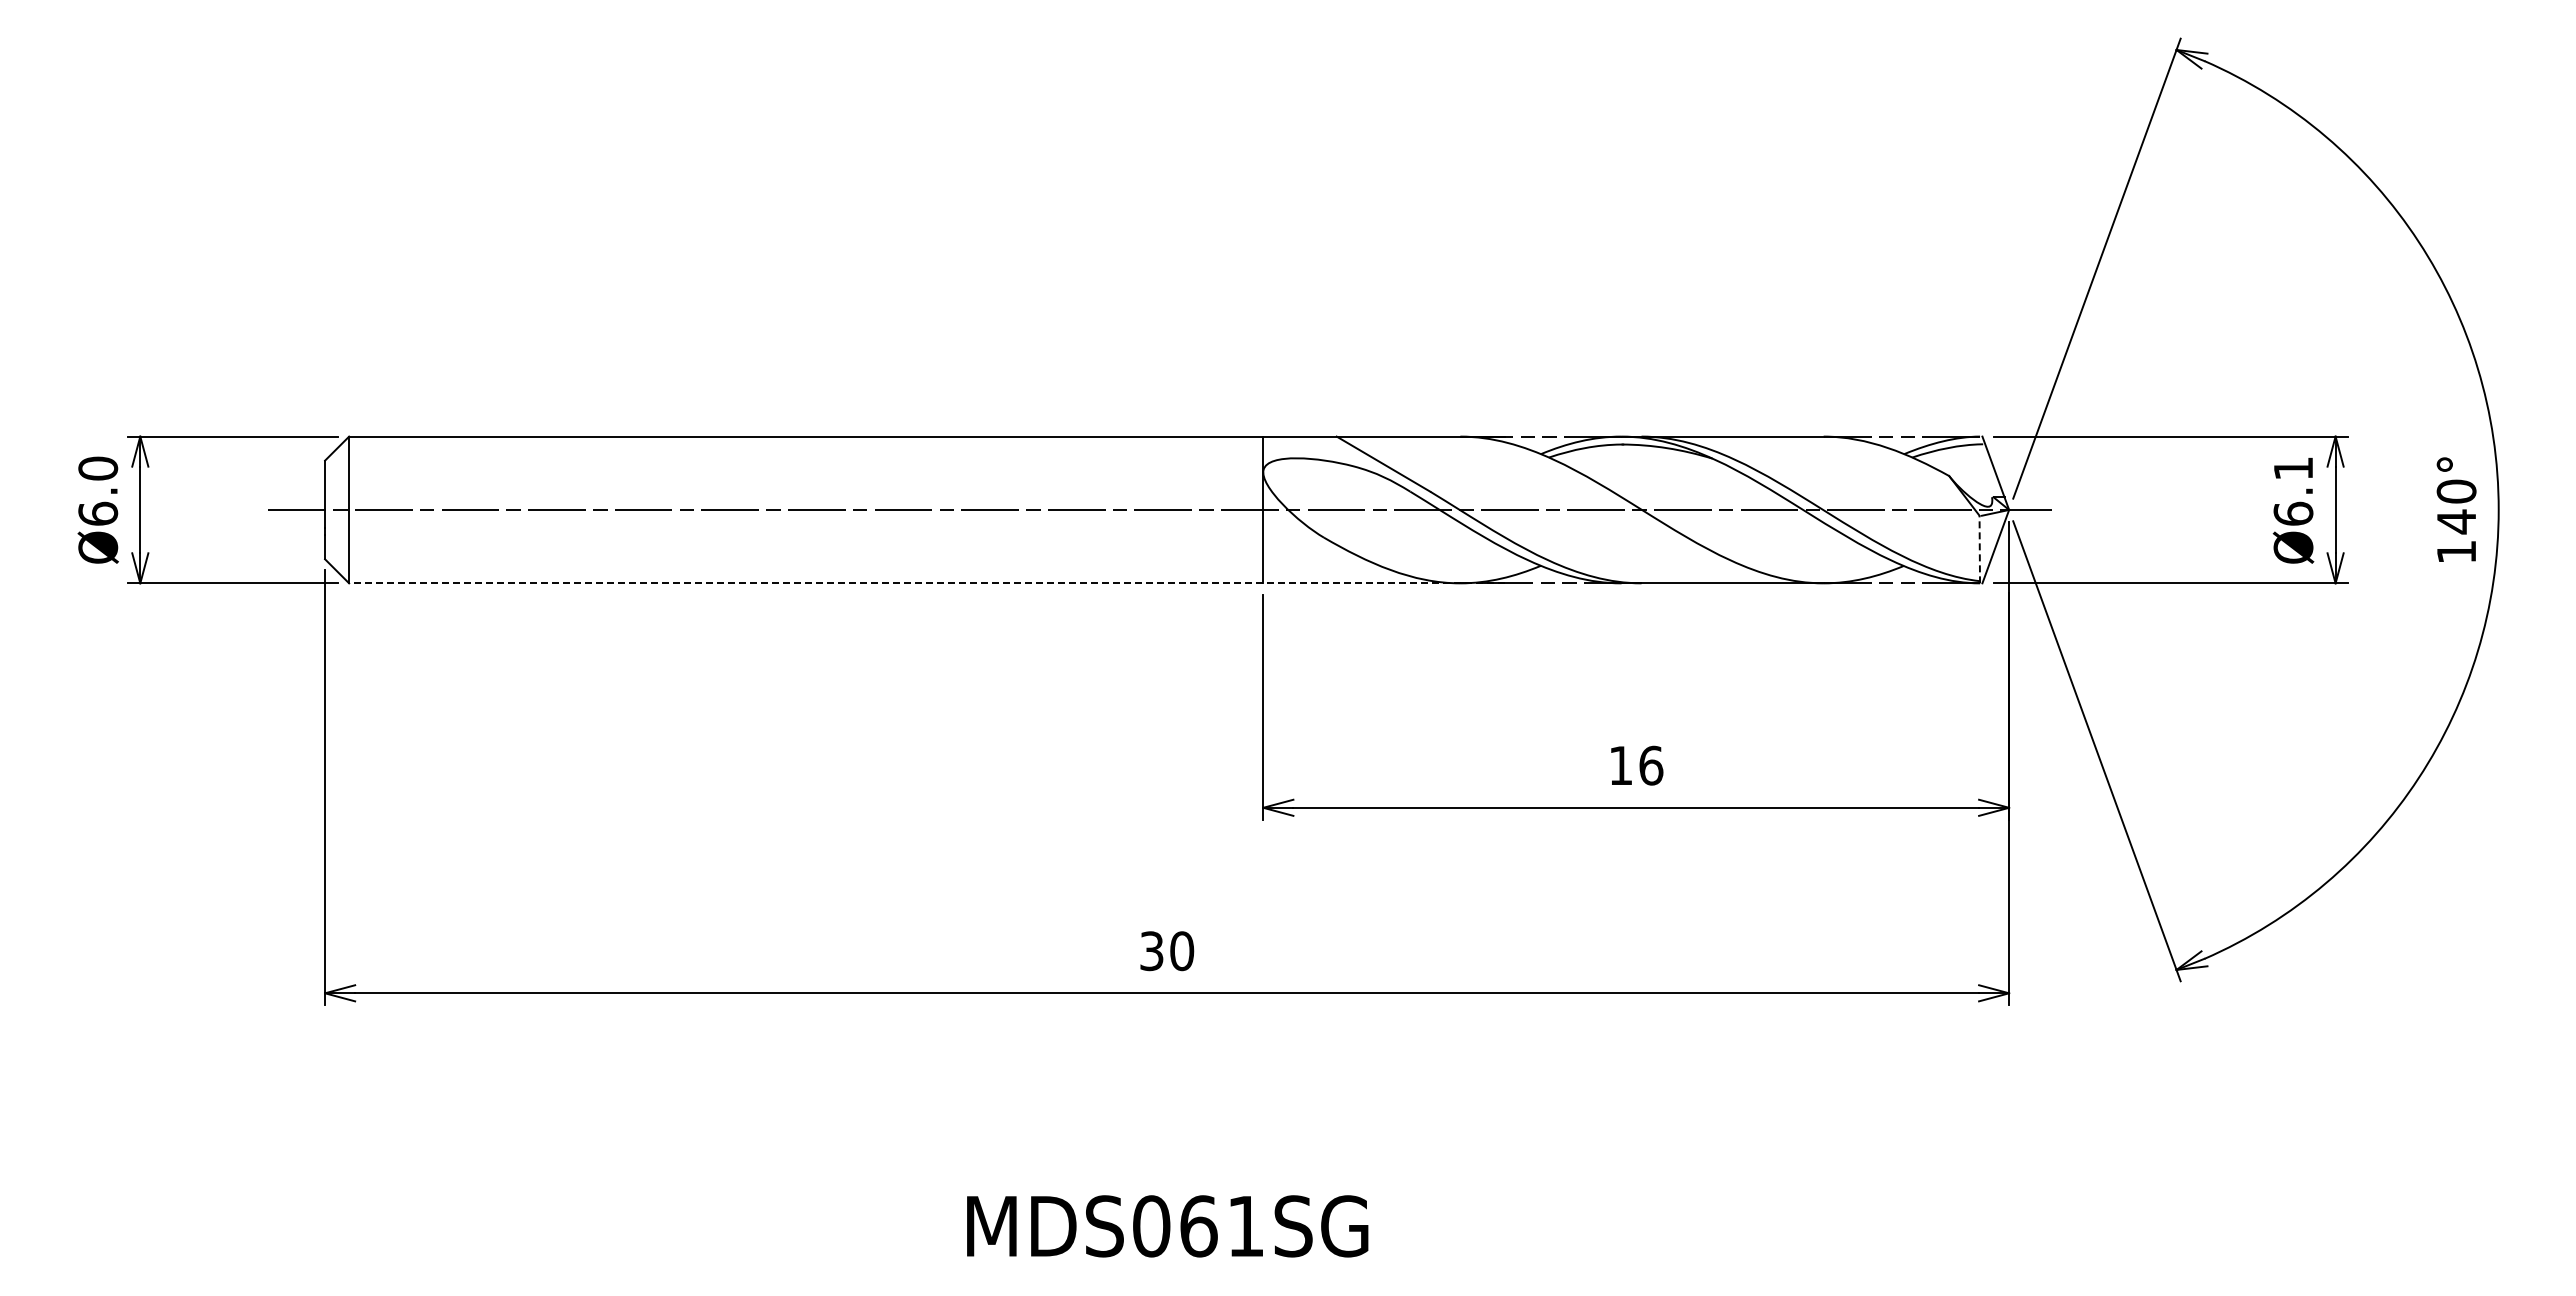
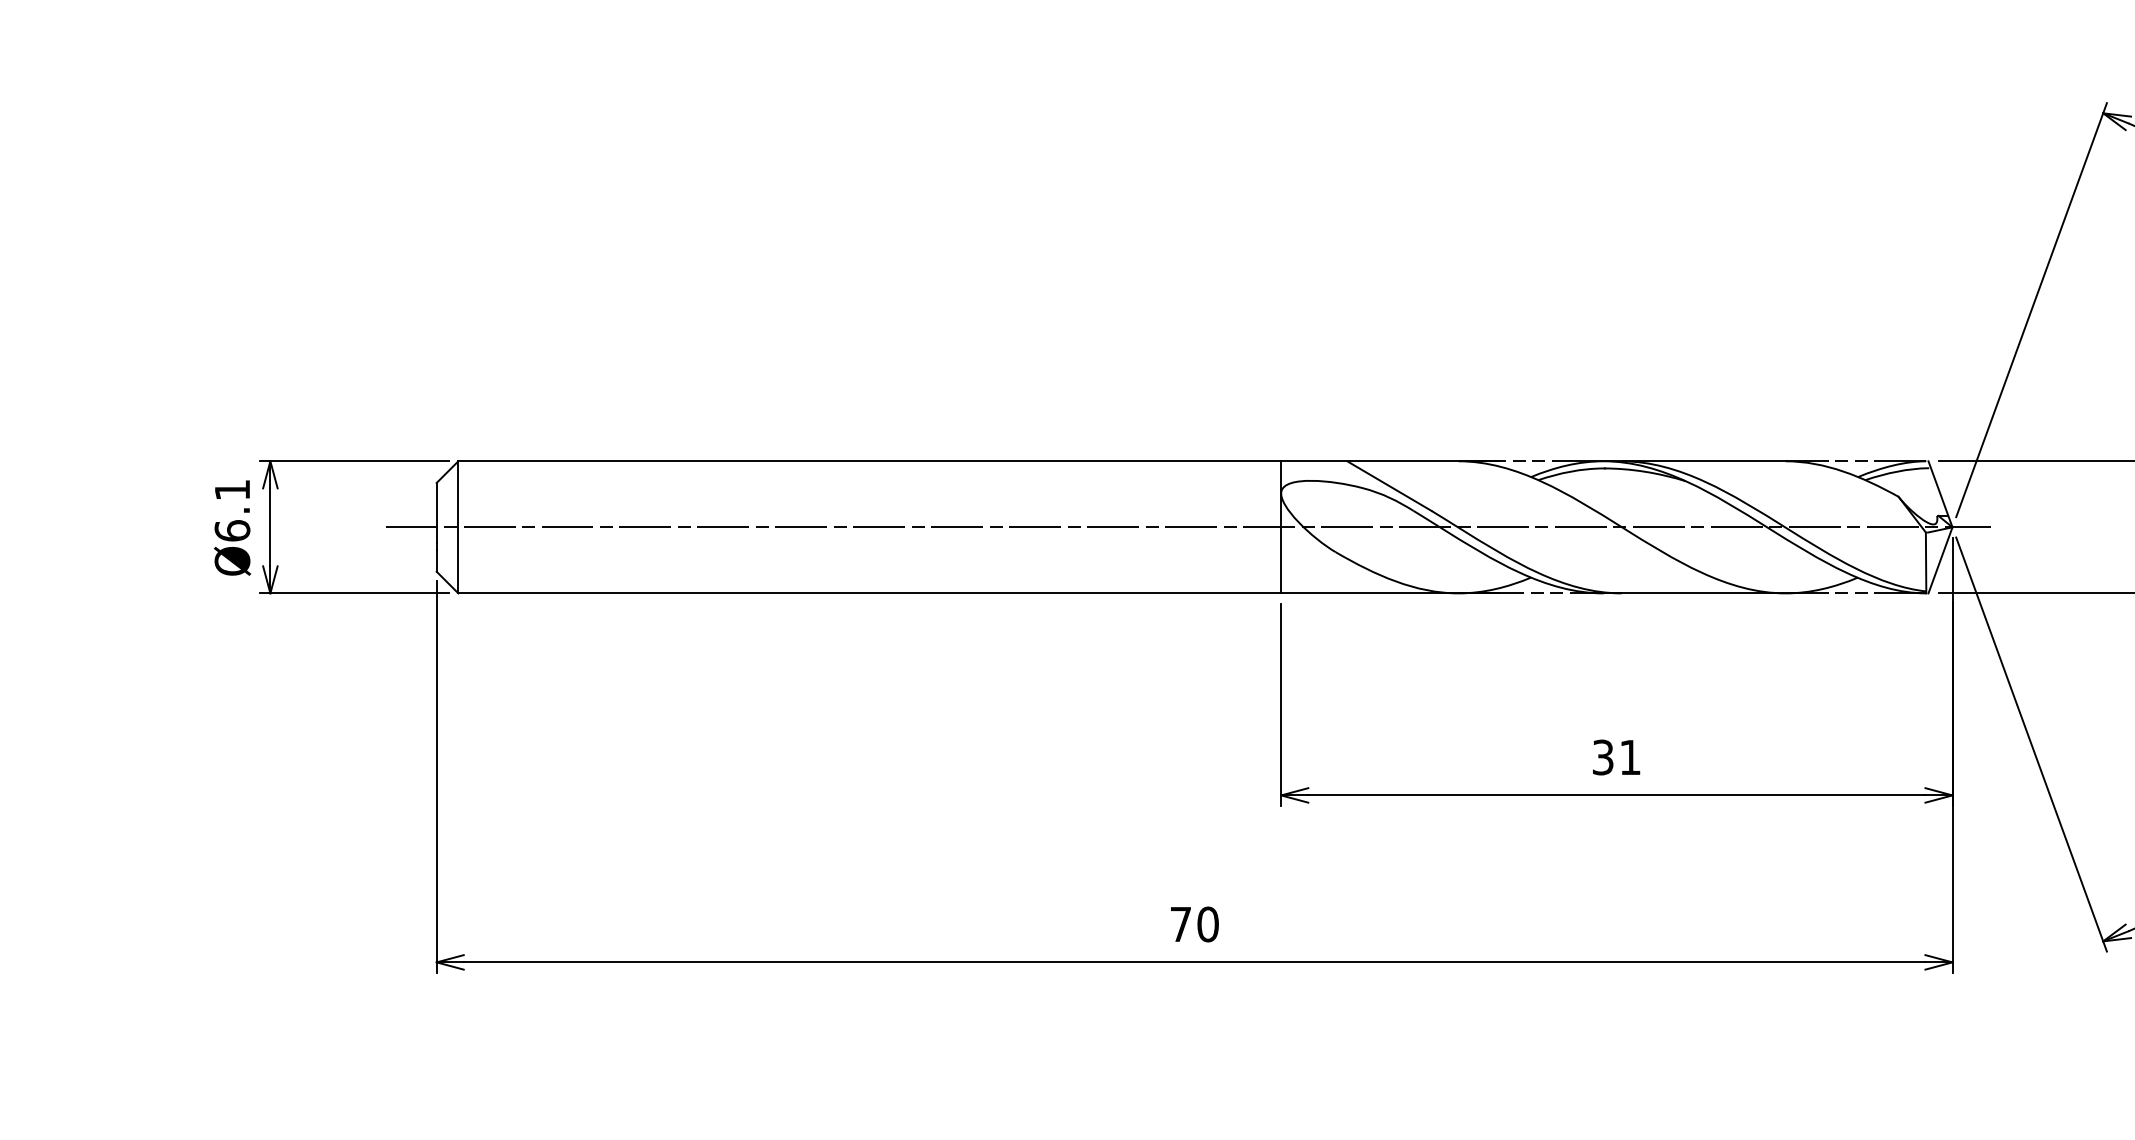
text: (98, 468) -> (232, 490), Ø6.0 -> Ø6.1
line: (1979, 549) -> (1925, 562), dashed -> solid
line: (927, 583) -> (978, 593), dashed -> solid
text: (1636, 765) -> (1617, 757), 16 -> 31
text: (1151, 951) -> (1180, 924), 30 -> 70

